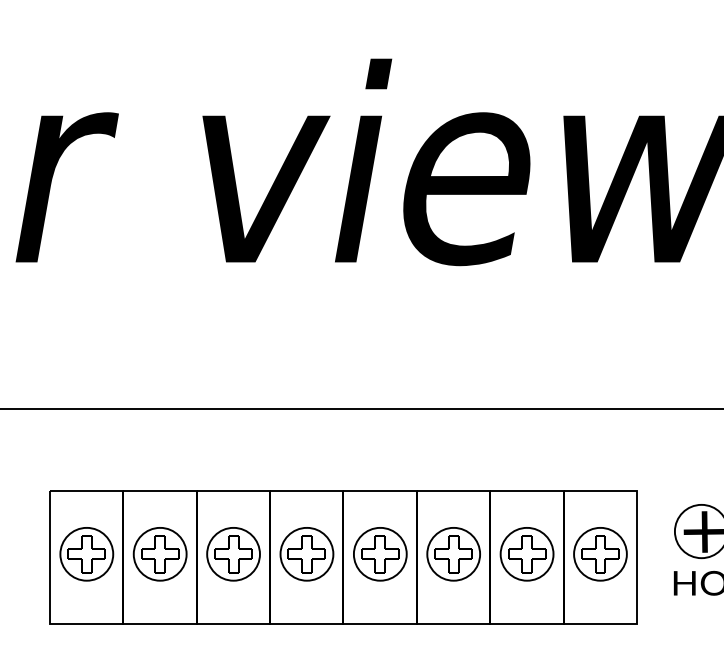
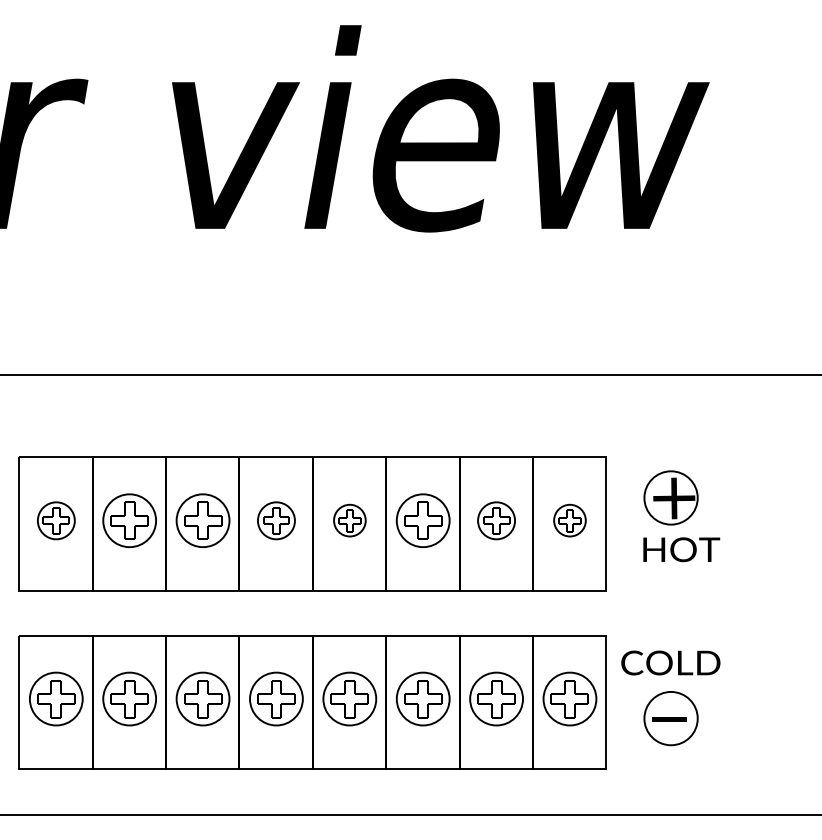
part: (87, 554) -> (56, 520), size x0.7
part: (307, 554) -> (276, 520), size x0.7
part: (380, 554) -> (349, 520), size x0.6
part: (527, 554) -> (496, 520), size x0.7
part: (600, 554) -> (569, 520), size x0.6

